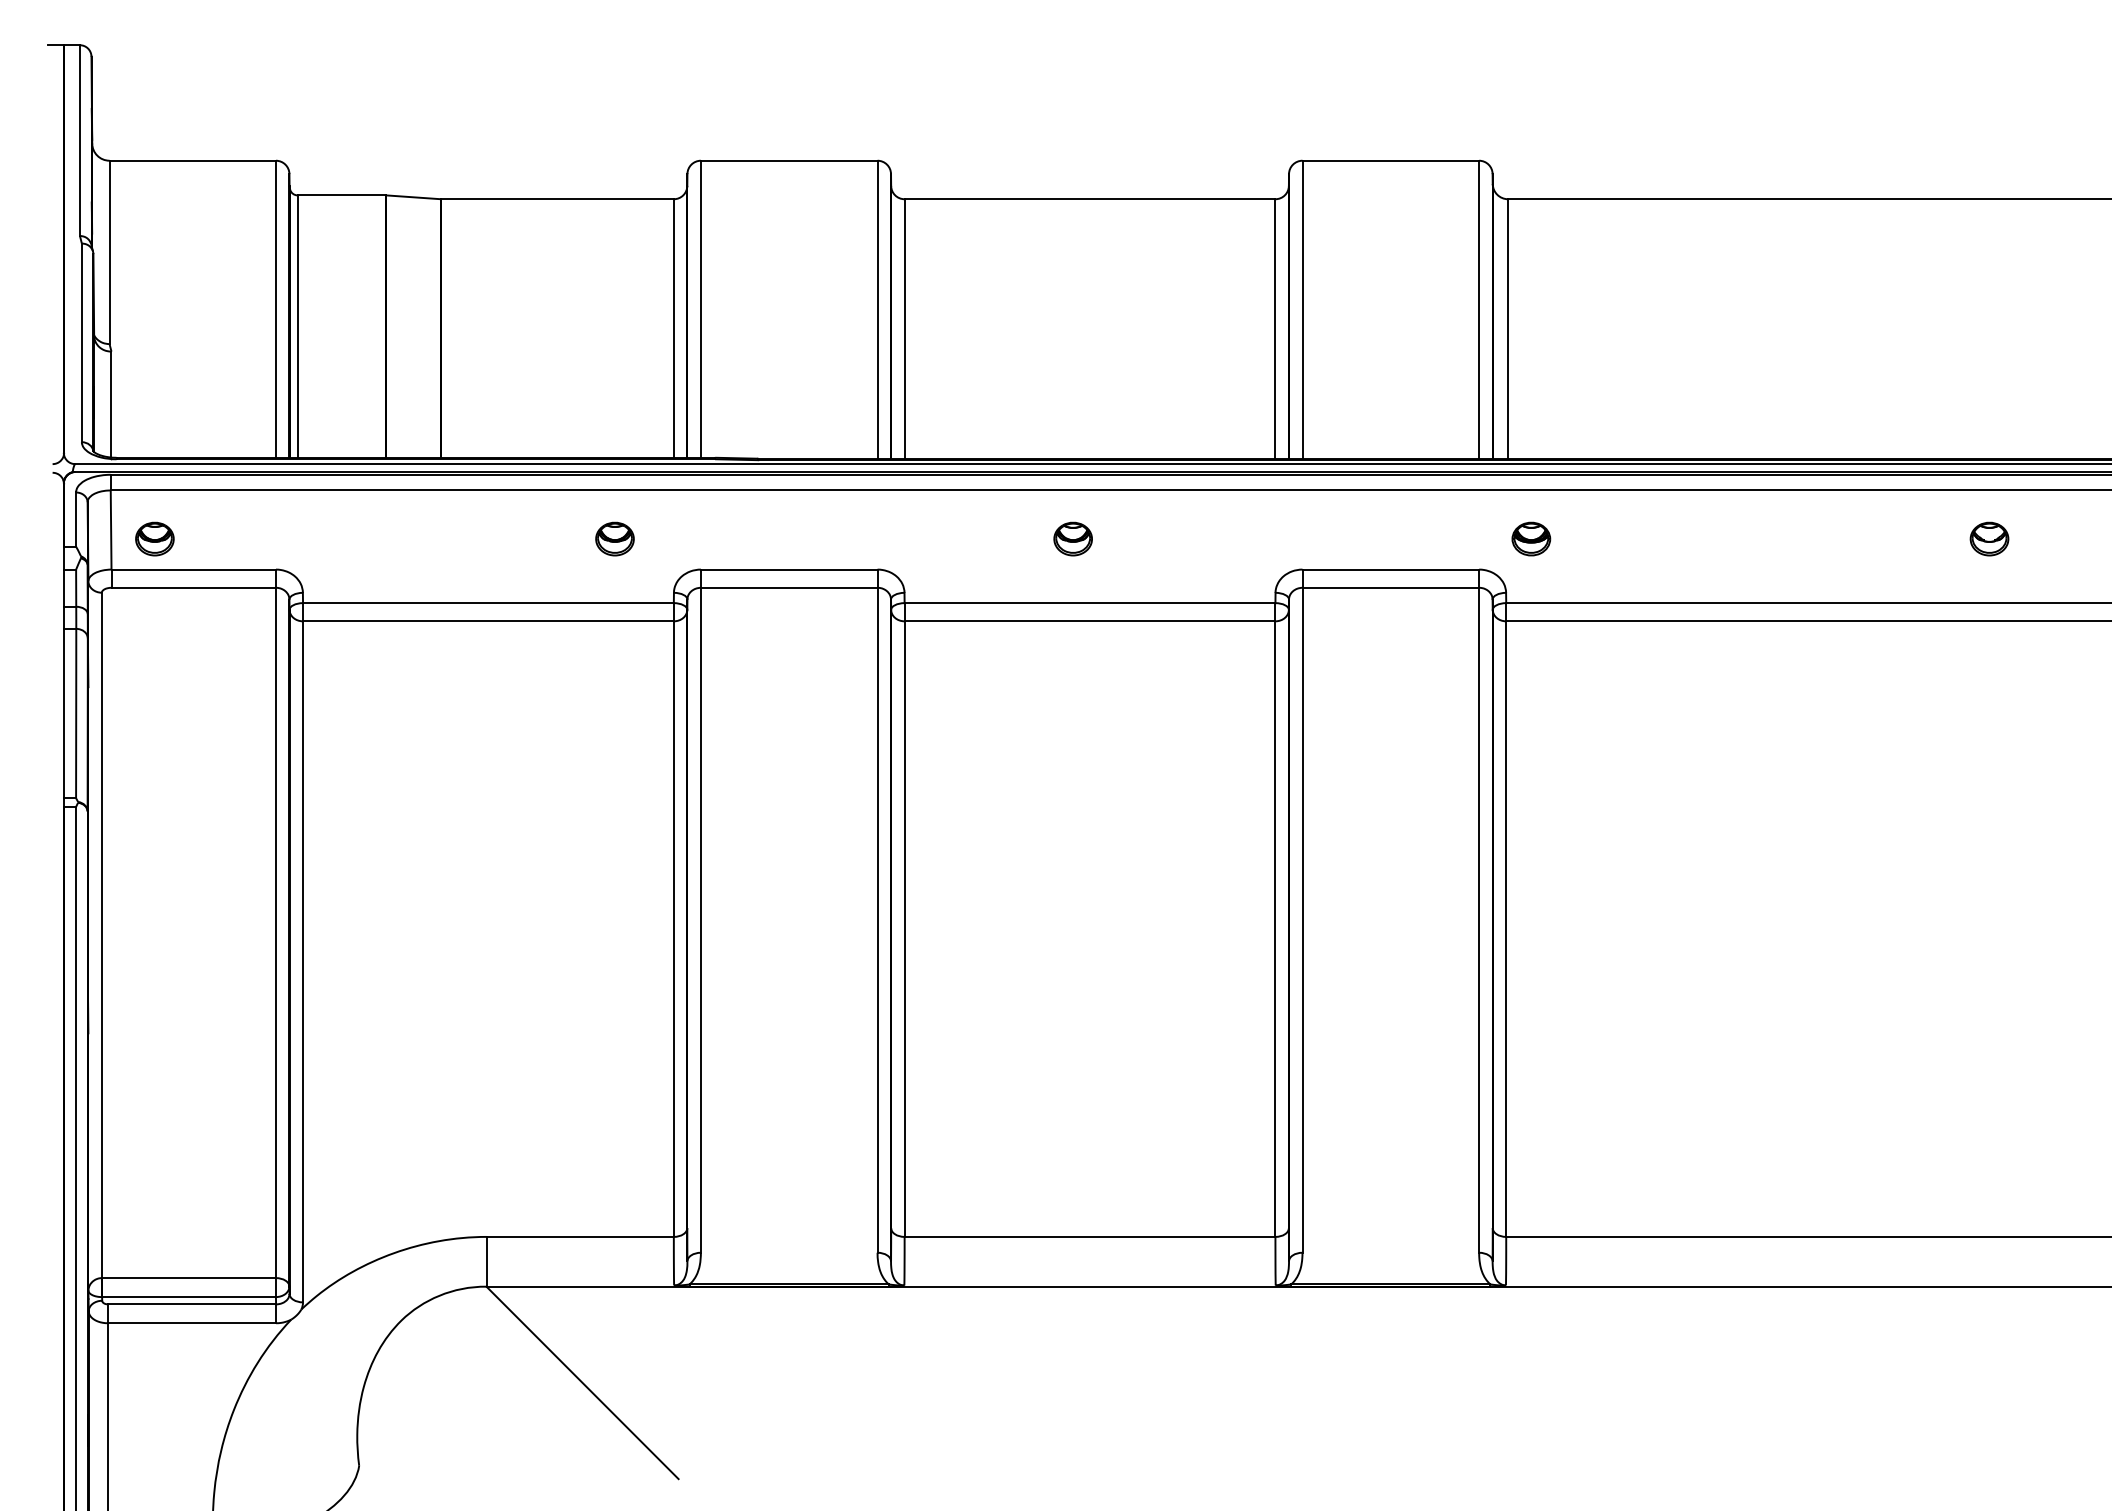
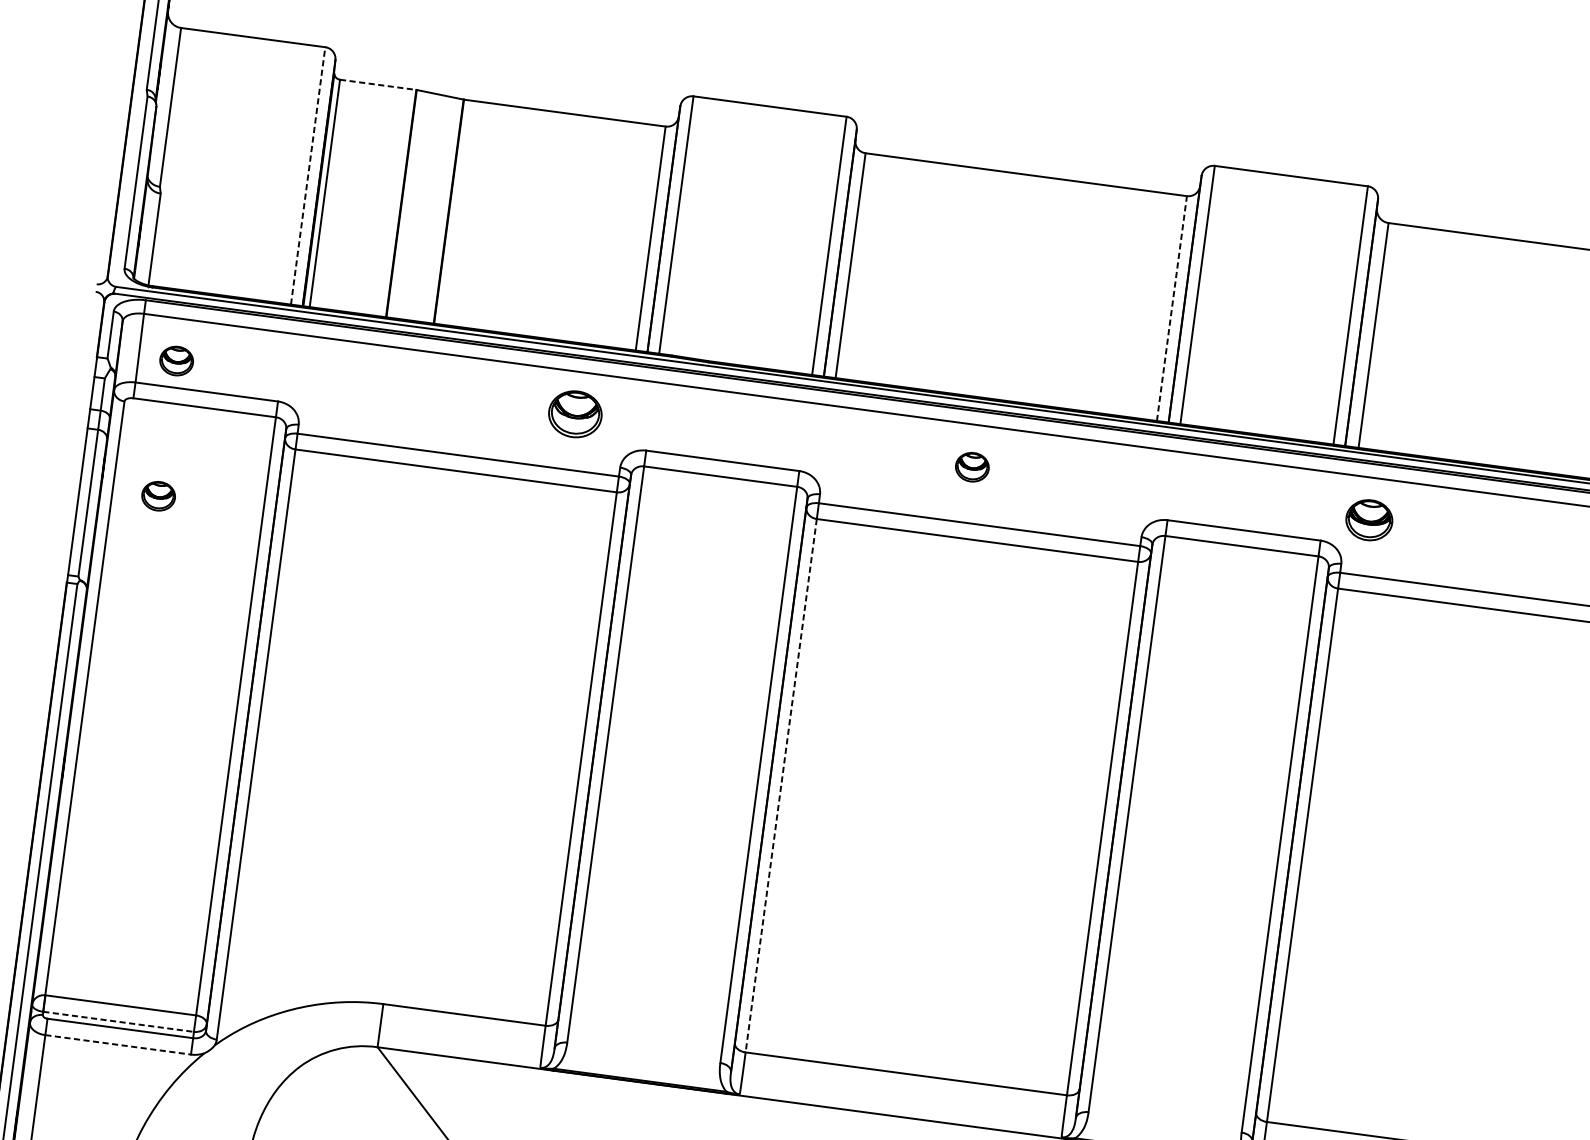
line: (342, 195) -> (378, 85), solid -> dashed
line: (275, 309) -> (307, 176), solid -> dashed
line: (1275, 328) -> (1172, 308), solid -> dashed
part: (614, 538) -> (574, 413), size x1.6
part: (1531, 538) -> (1369, 519), size x1.4
part: (154, 694) -> (158, 495), added
line: (904, 929) -> (781, 786), solid -> dashed
line: (189, 1297) -> (118, 1022), solid -> dashed
line: (192, 1323) -> (118, 1045), solid -> dashed

